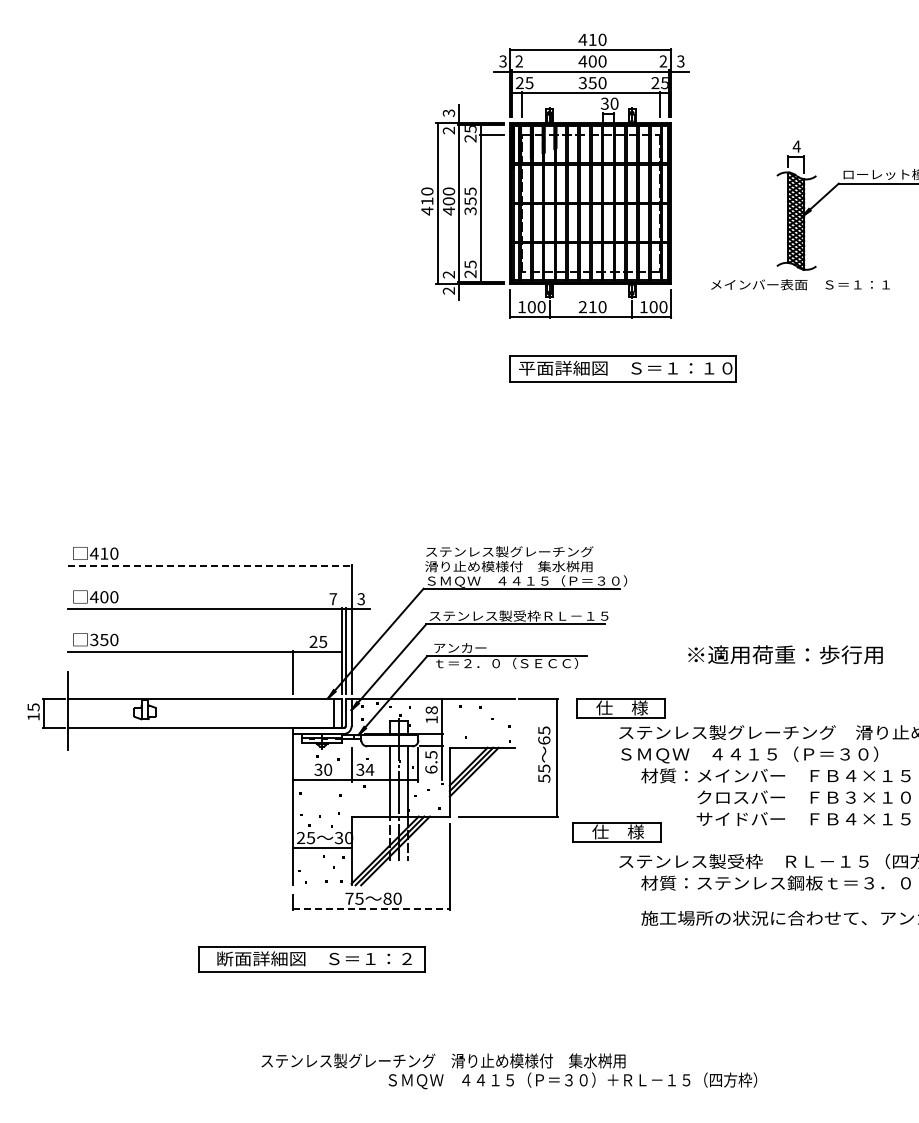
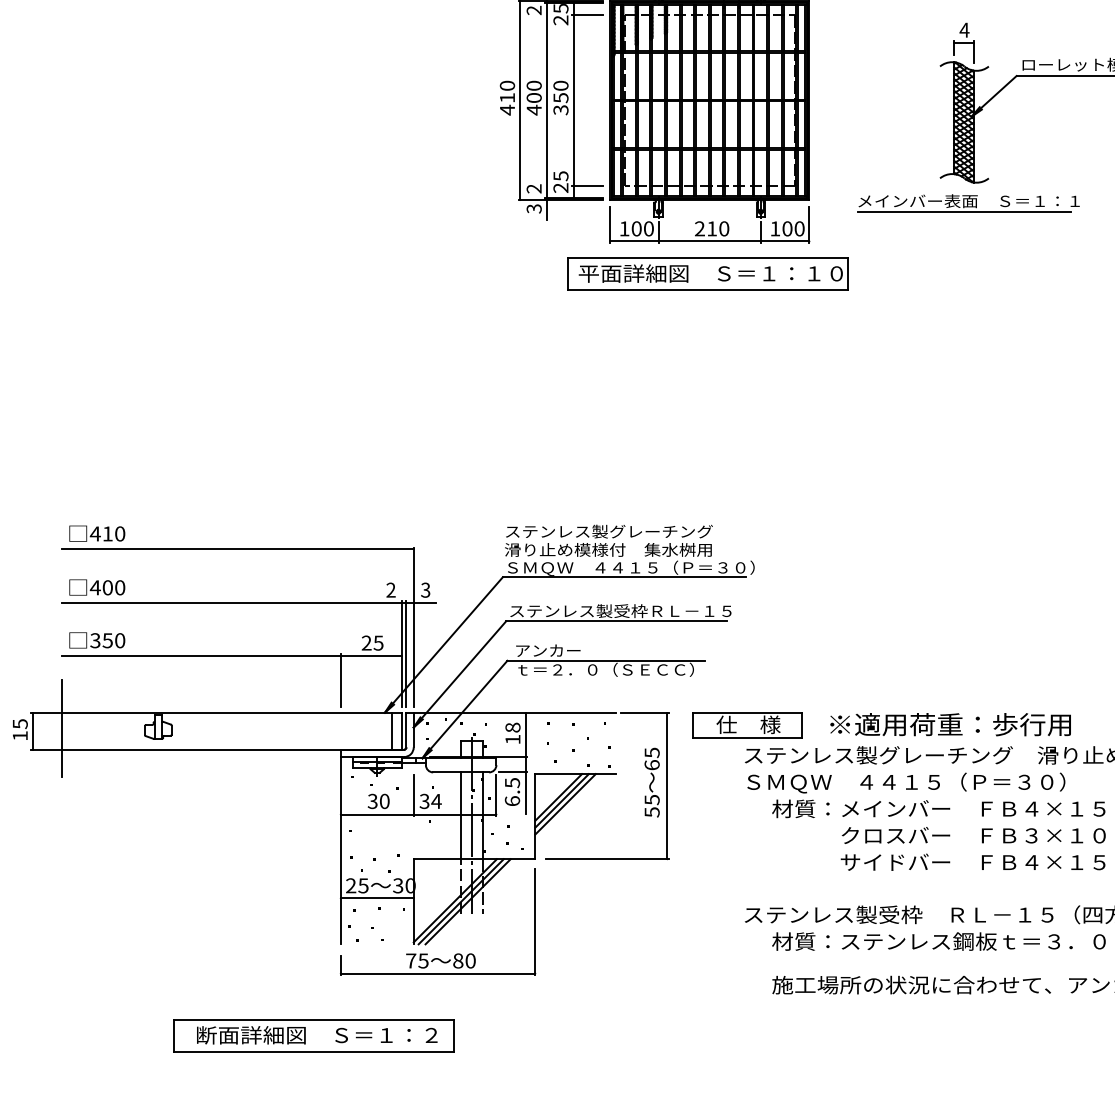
text: (470, 191) -> (560, 85), 355 -> 350
line: (491, 272) -> (586, 186), added
text: (449, 290) -> (534, 208), 2 -> 3
line: (796, 293) -> (964, 211), added
part: (622, 368) -> (706, 273), moved
line: (210, 565) -> (239, 548), dashed -> solid
text: (333, 599) -> (391, 590), 7 -> 2
text: (785, 654) -> (950, 724), moved
part: (616, 832) -> (741, 878), removed
line: (371, 908) -> (438, 972), dashed -> solid
part: (311, 959) -> (313, 1036), moved

